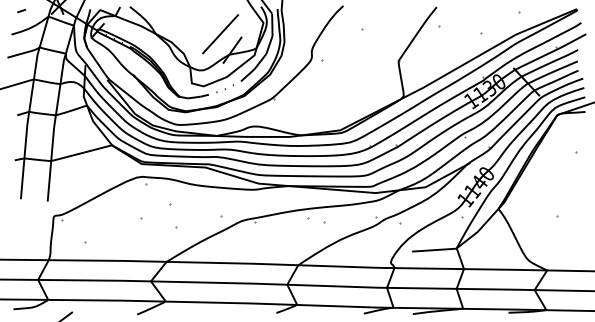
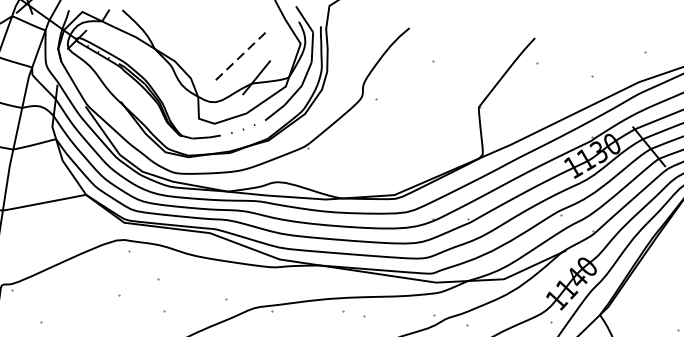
line: (220, 34) -> (241, 55), solid -> dashed

